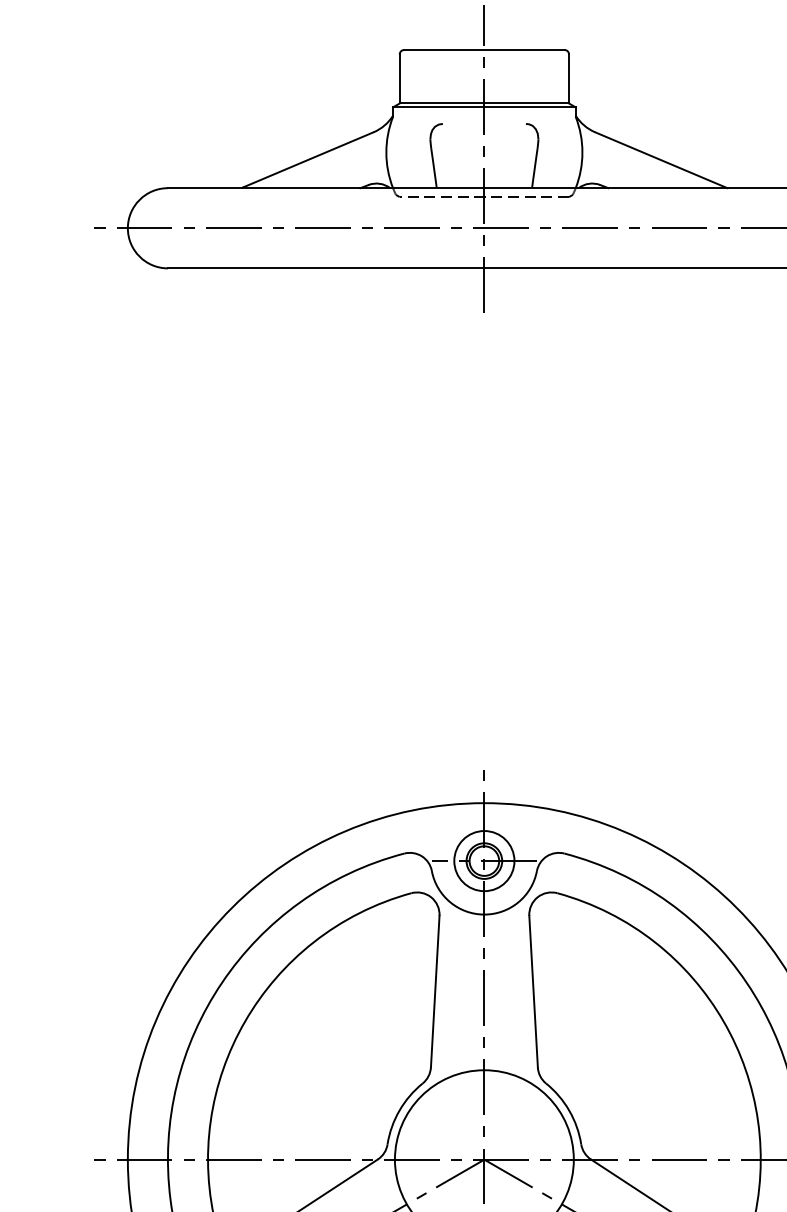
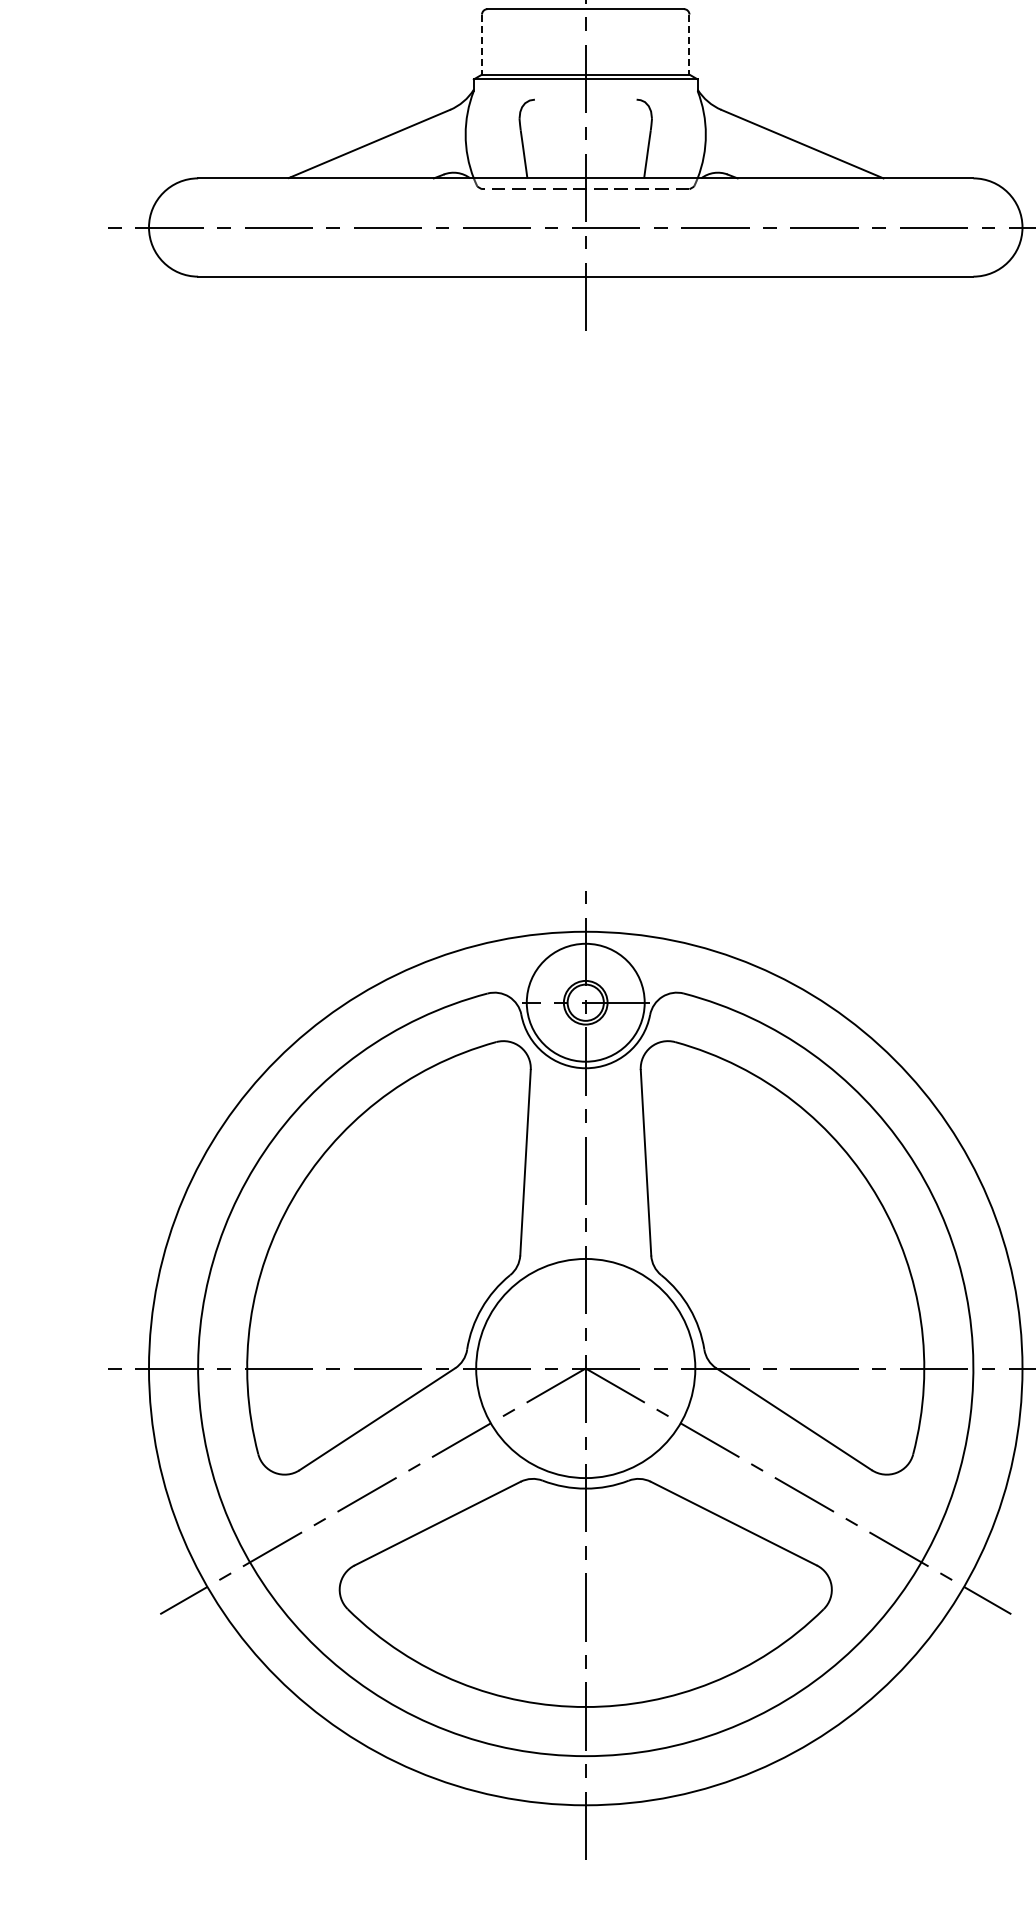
line: (400, 79) -> (482, 45), solid -> dashed
line: (569, 79) -> (689, 45), solid -> dashed
circle: (484, 860) -> (585, 1002), size x1.6

